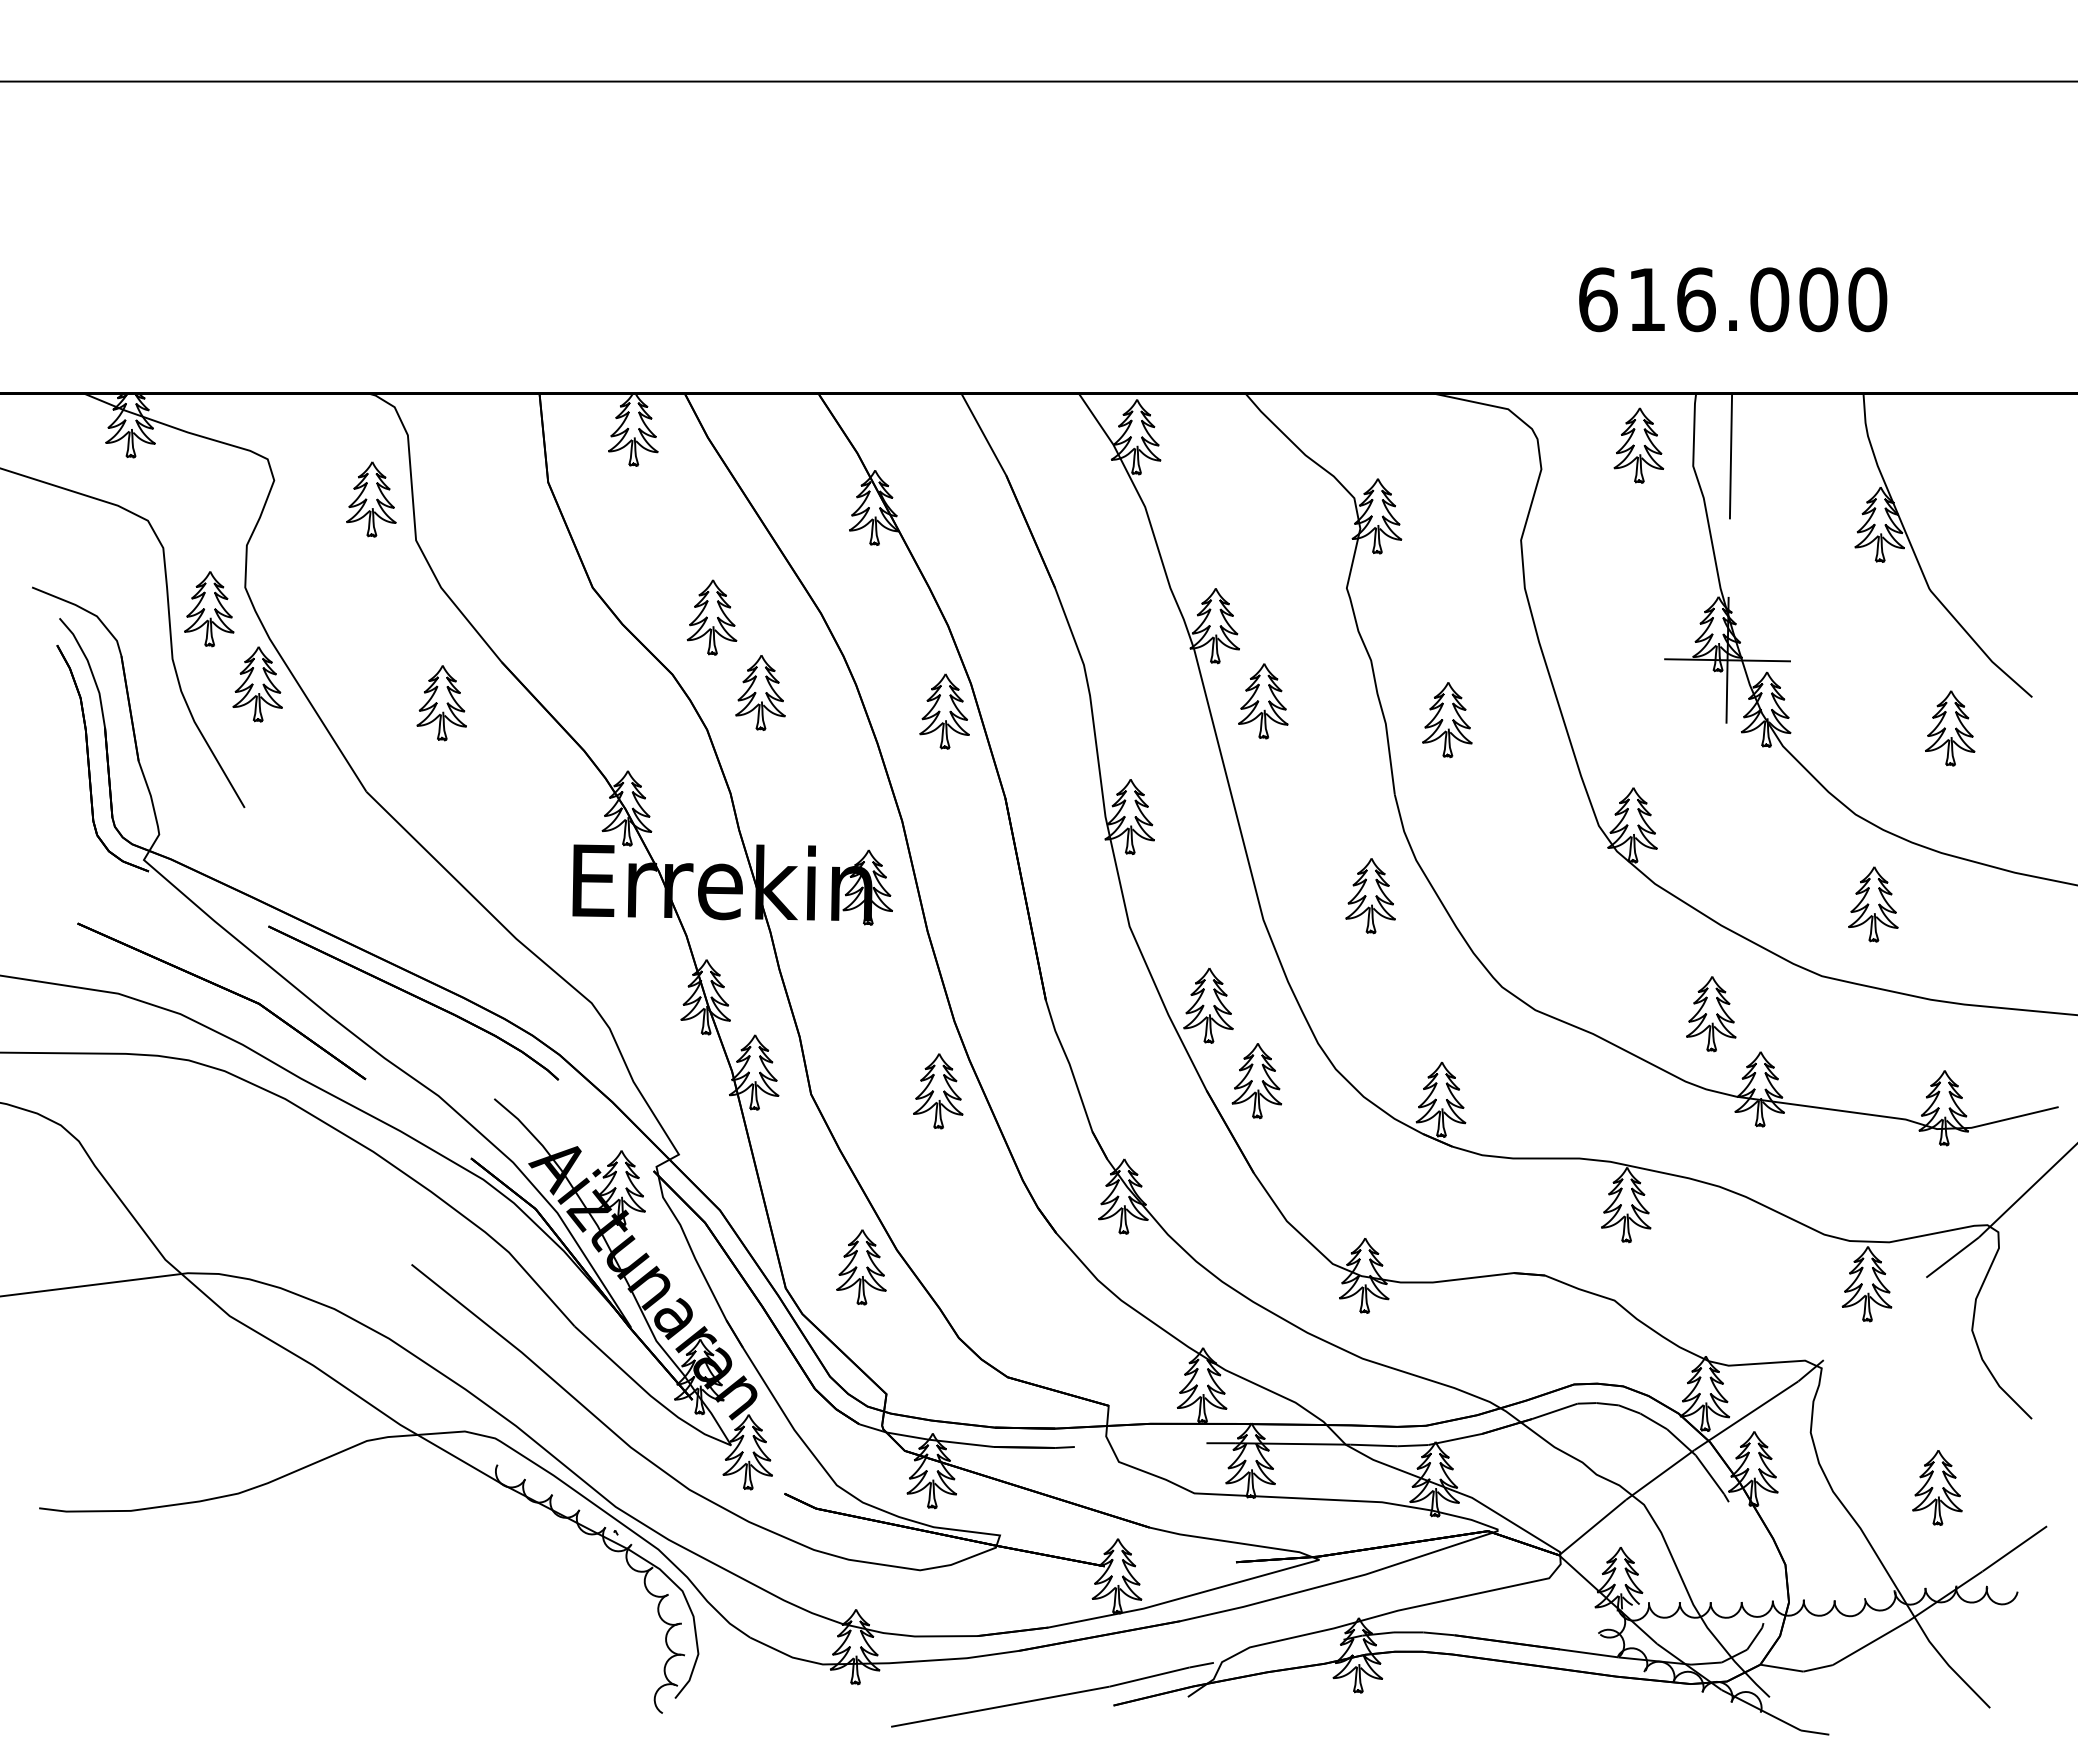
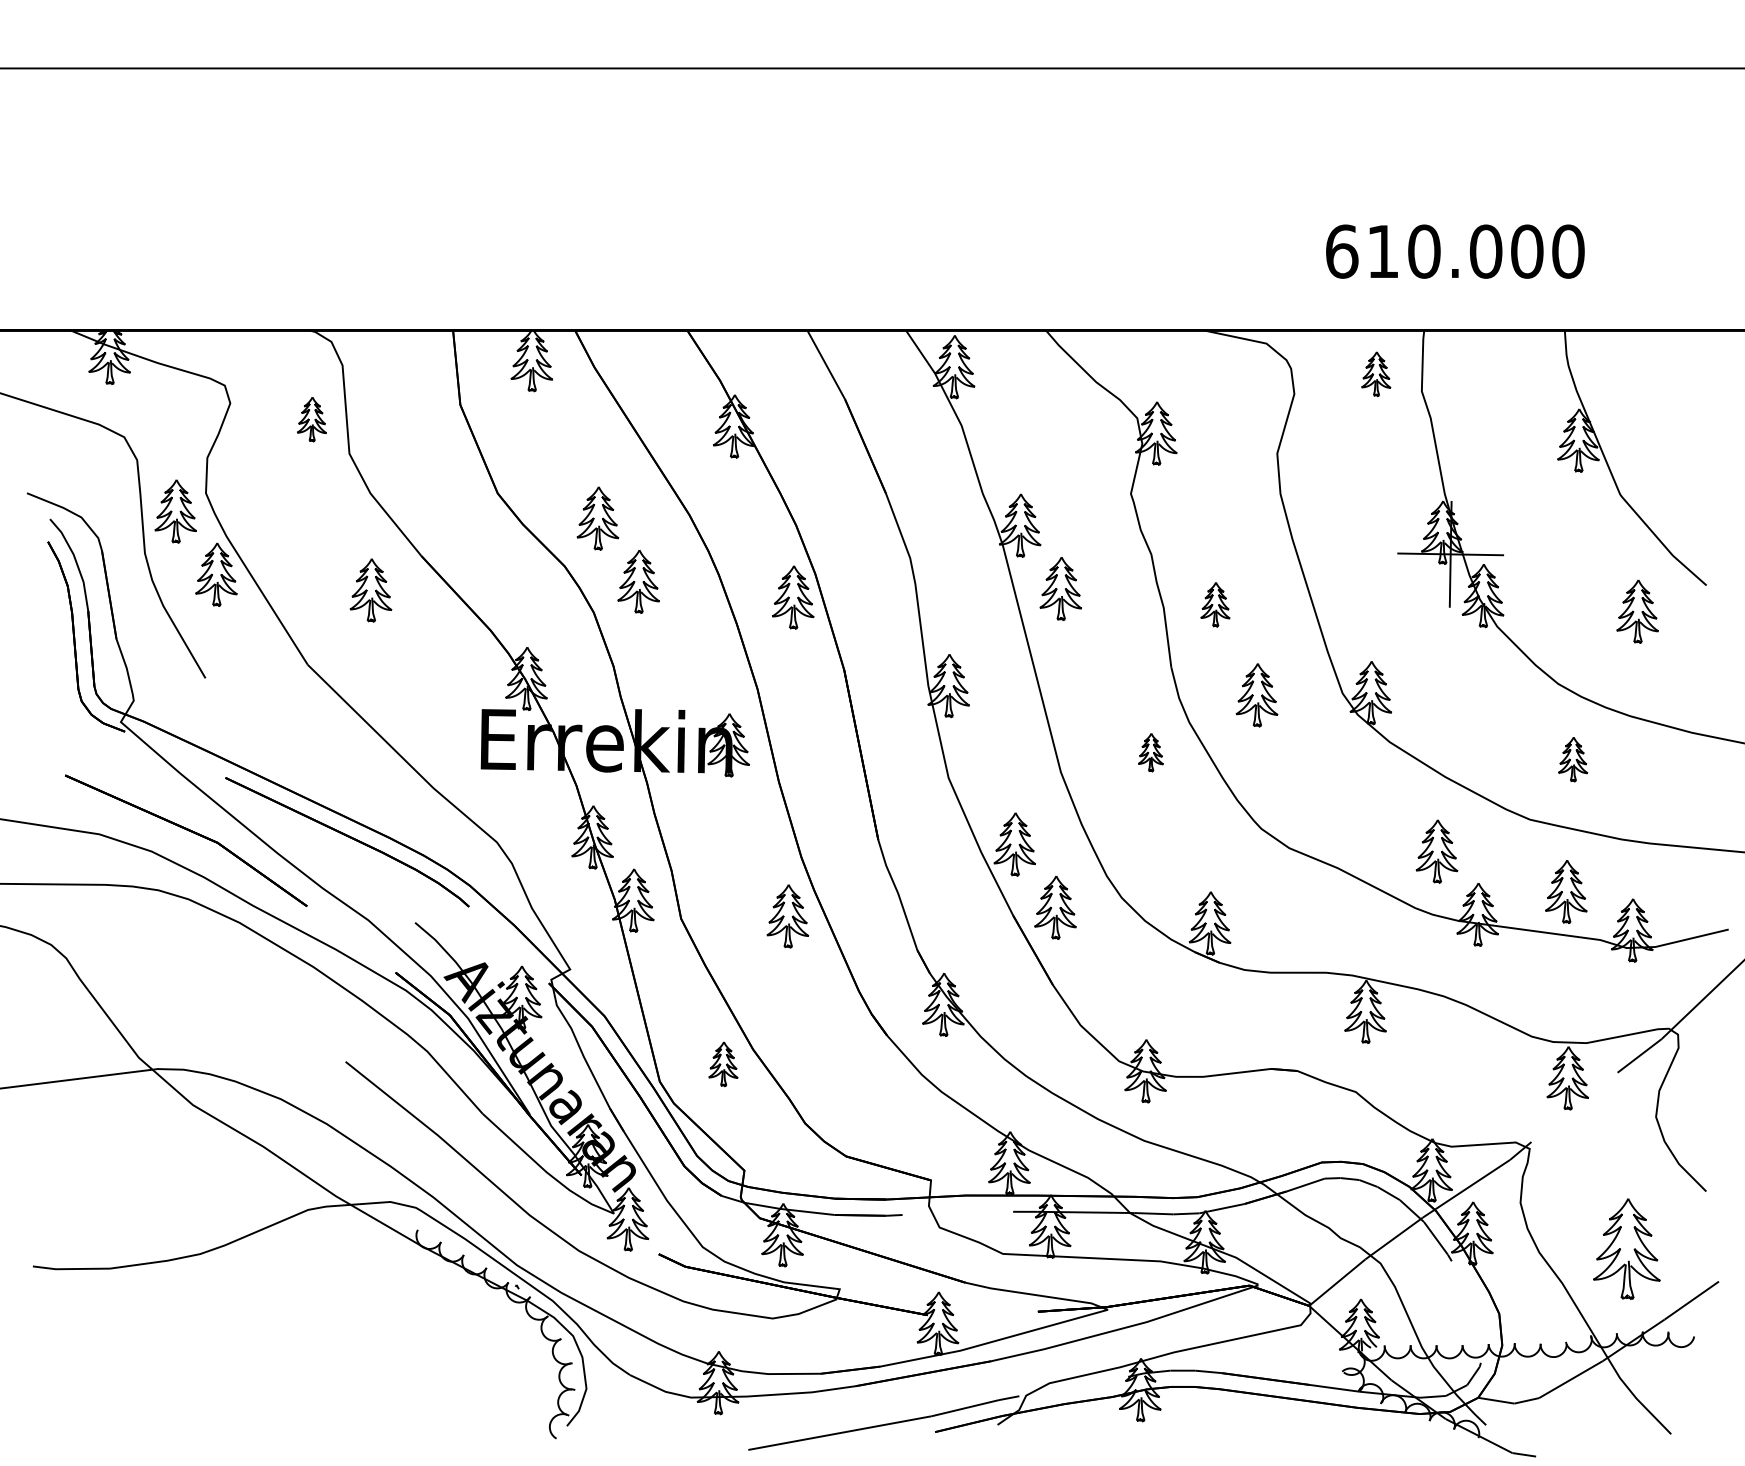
text: (1696, 299) -> (1424, 251), 616.000 -> 610.000
part: (1638, 445) -> (1375, 374), size x0.7
line: (1730, 455) -> (1453, 382), removed
part: (371, 499) -> (312, 419), size x0.7
part: (1447, 720) -> (1215, 604), size x0.7
part: (1496, 828) -> (1256, 695), added
part: (1370, 896) -> (1150, 752), size x0.6
part: (1873, 904) -> (1573, 759), size x0.7
part: (1865, 1062) -> (1566, 892), added
part: (861, 1267) -> (723, 1064), size x0.7
part: (1937, 1487) -> (1626, 1248), size x1.6

